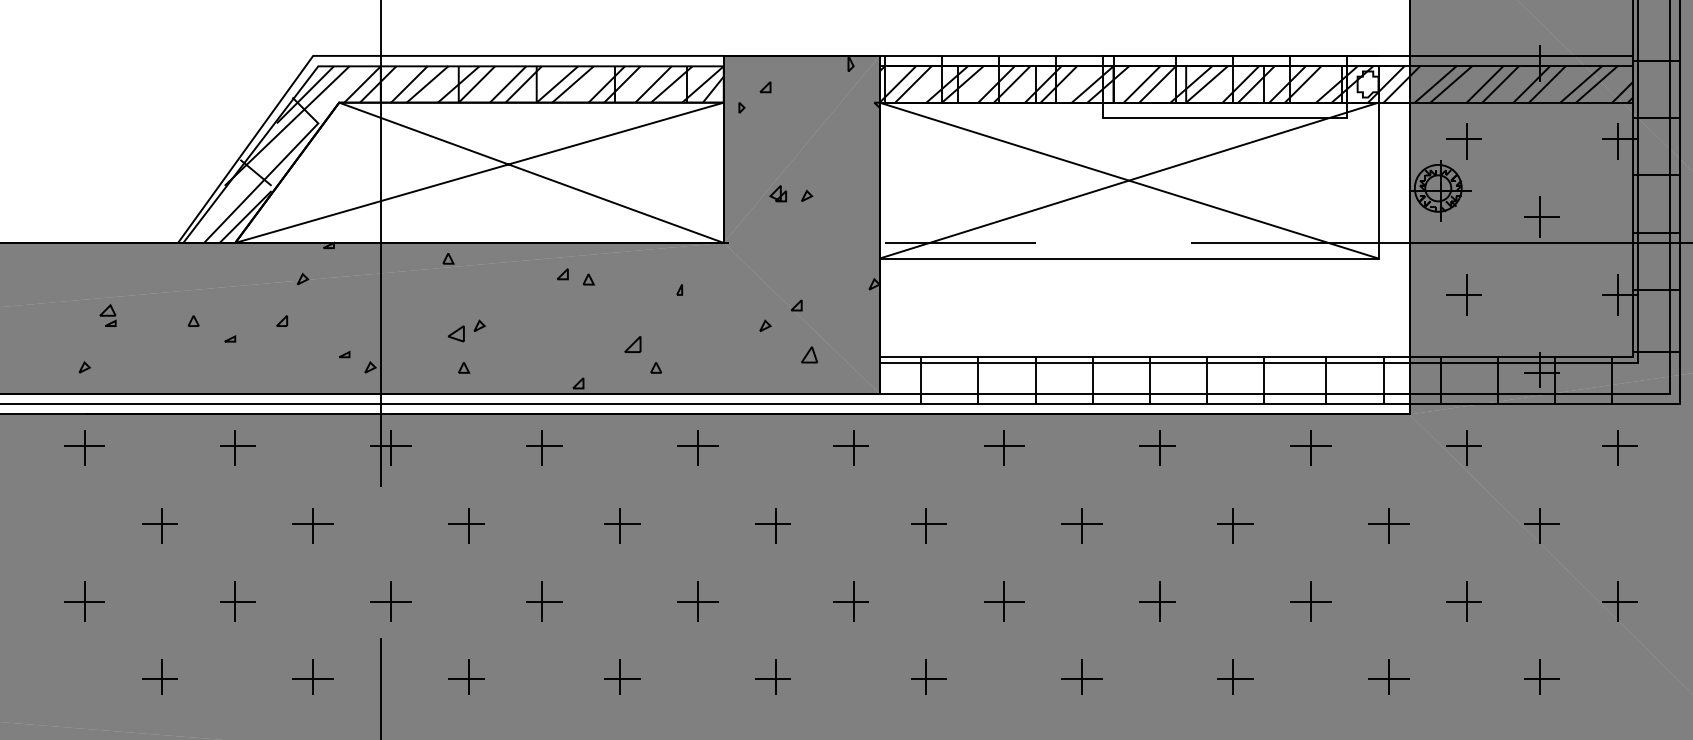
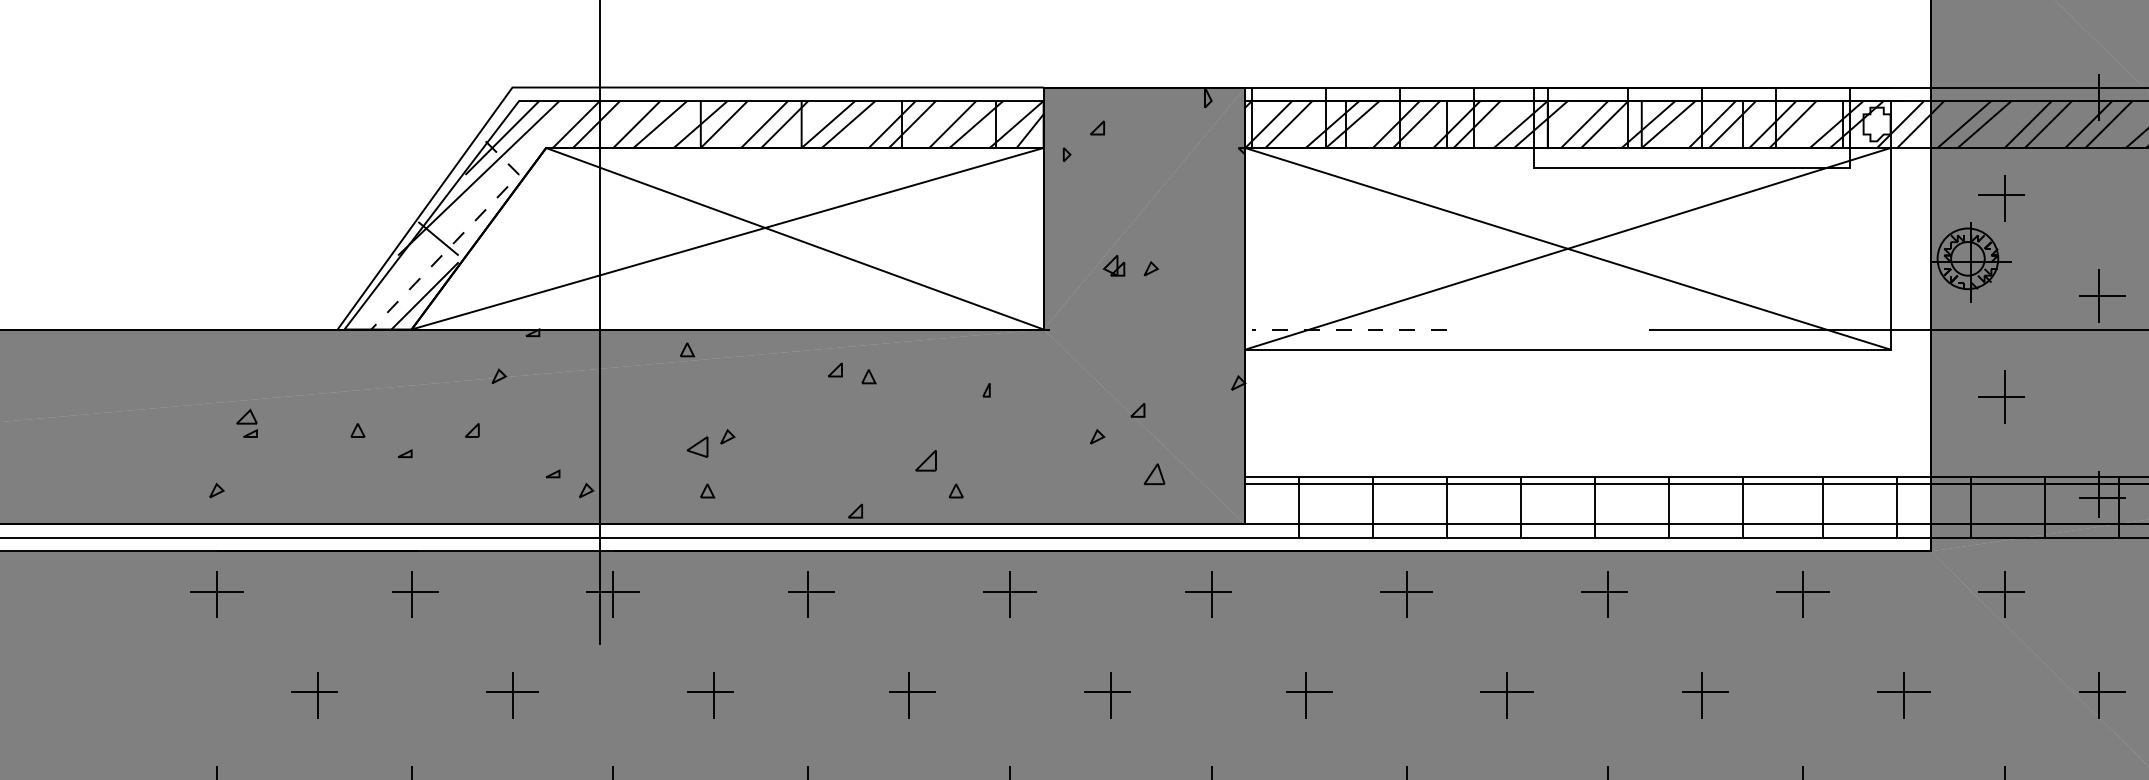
line: (274, 169) -> (462, 234), solid -> dashed
line: (959, 242) -> (1348, 328), solid -> dashed

